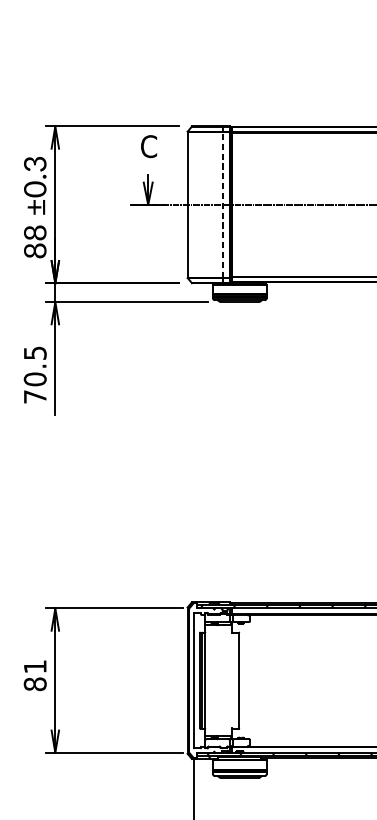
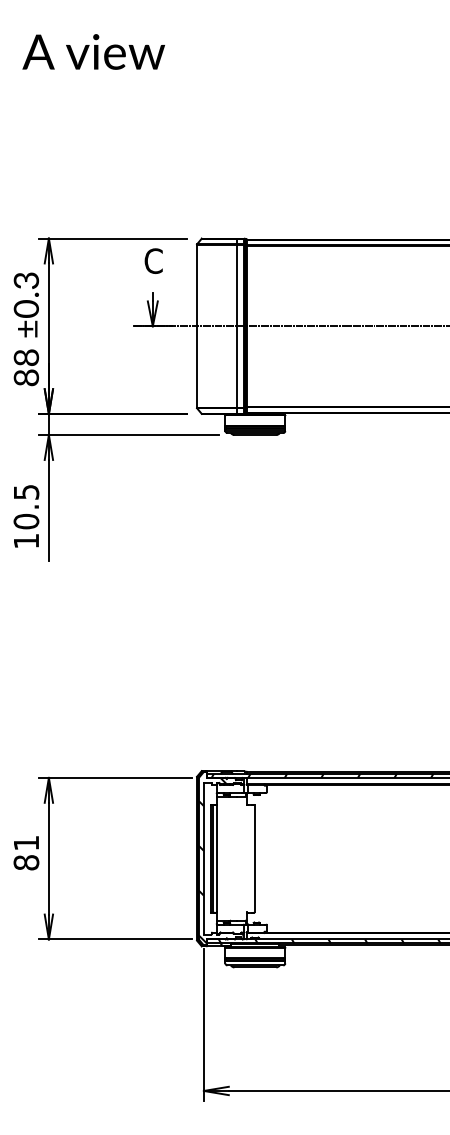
line: (222, 205) -> (236, 326), dashed -> solid
text: (35, 397) -> (26, 541), 70.5 -> 10.5
hatch: (208, 682) -> (220, 860), added

